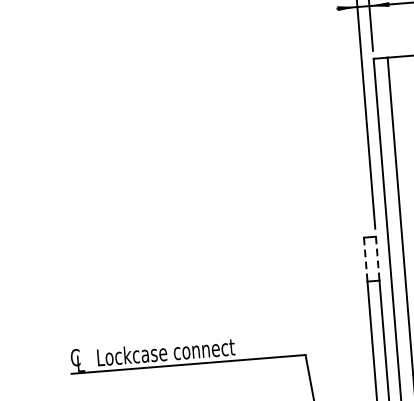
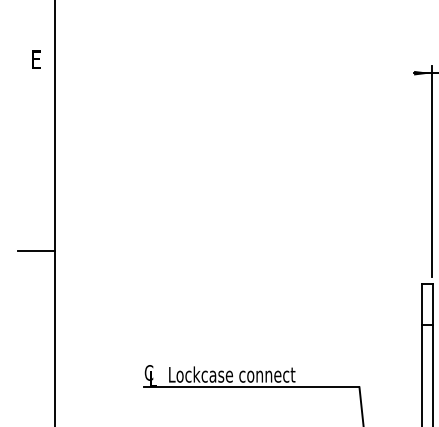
line: (377, 259) -> (432, 305), dashed -> solid
line: (365, 260) -> (421, 305), dashed -> solid

